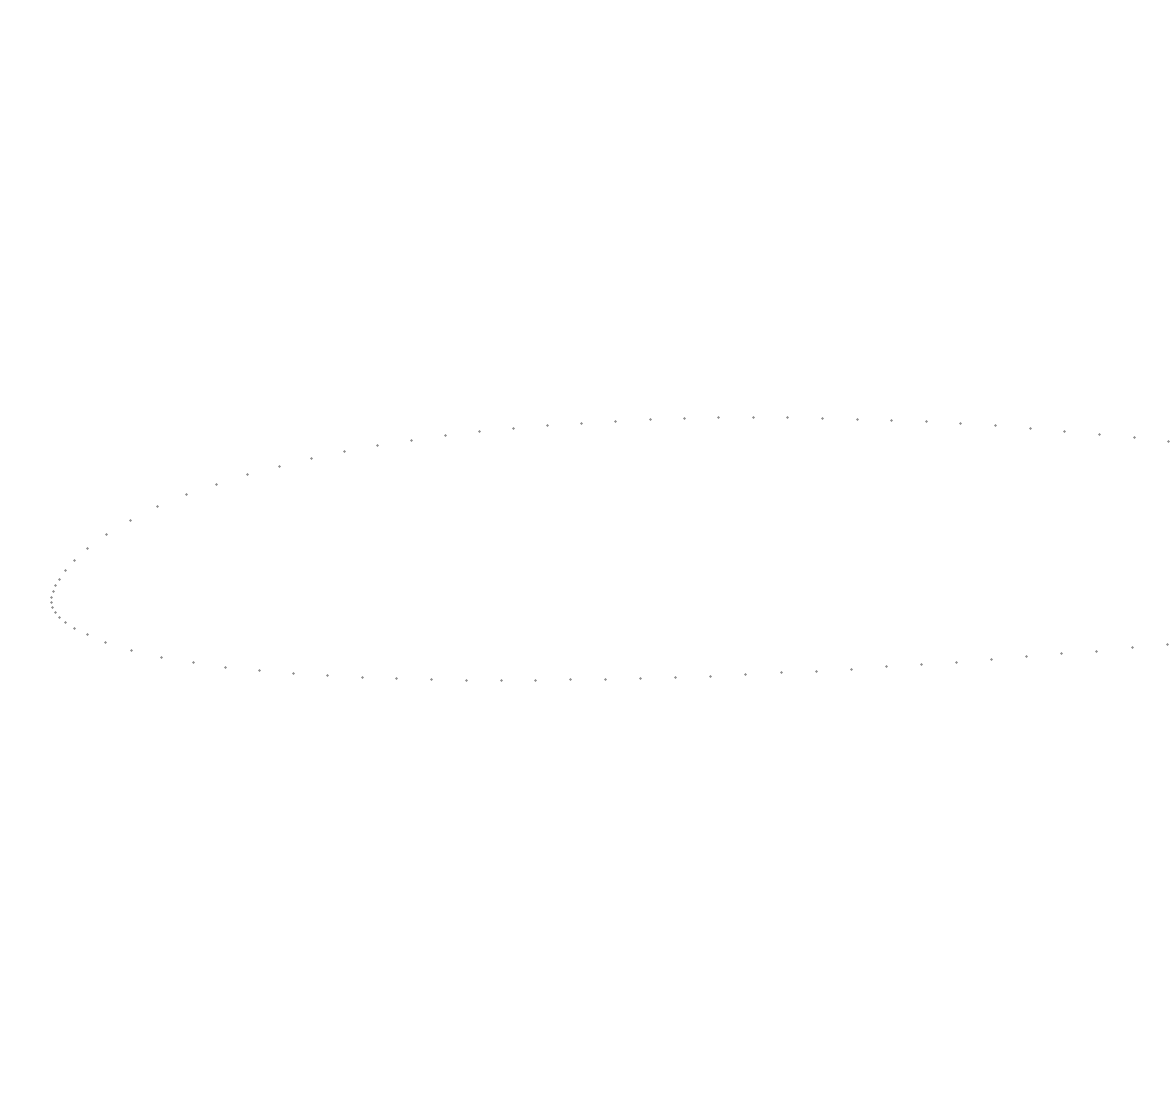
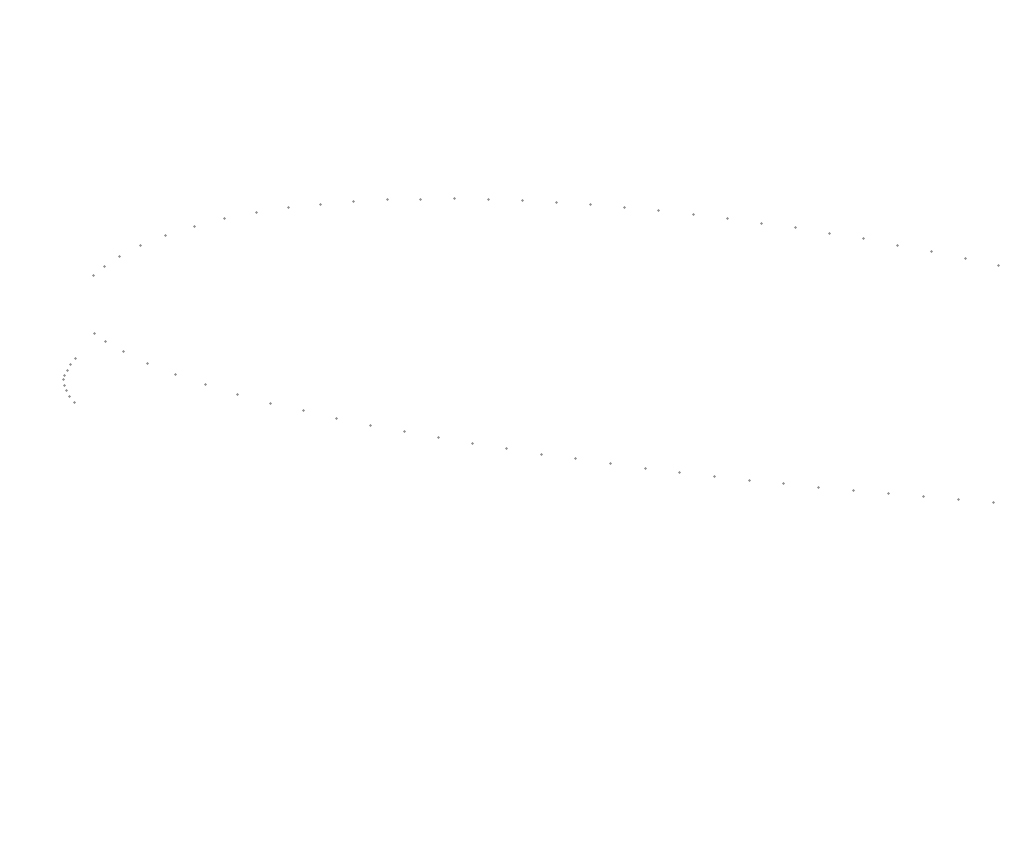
part: (52, 602) -> (64, 380), moved

